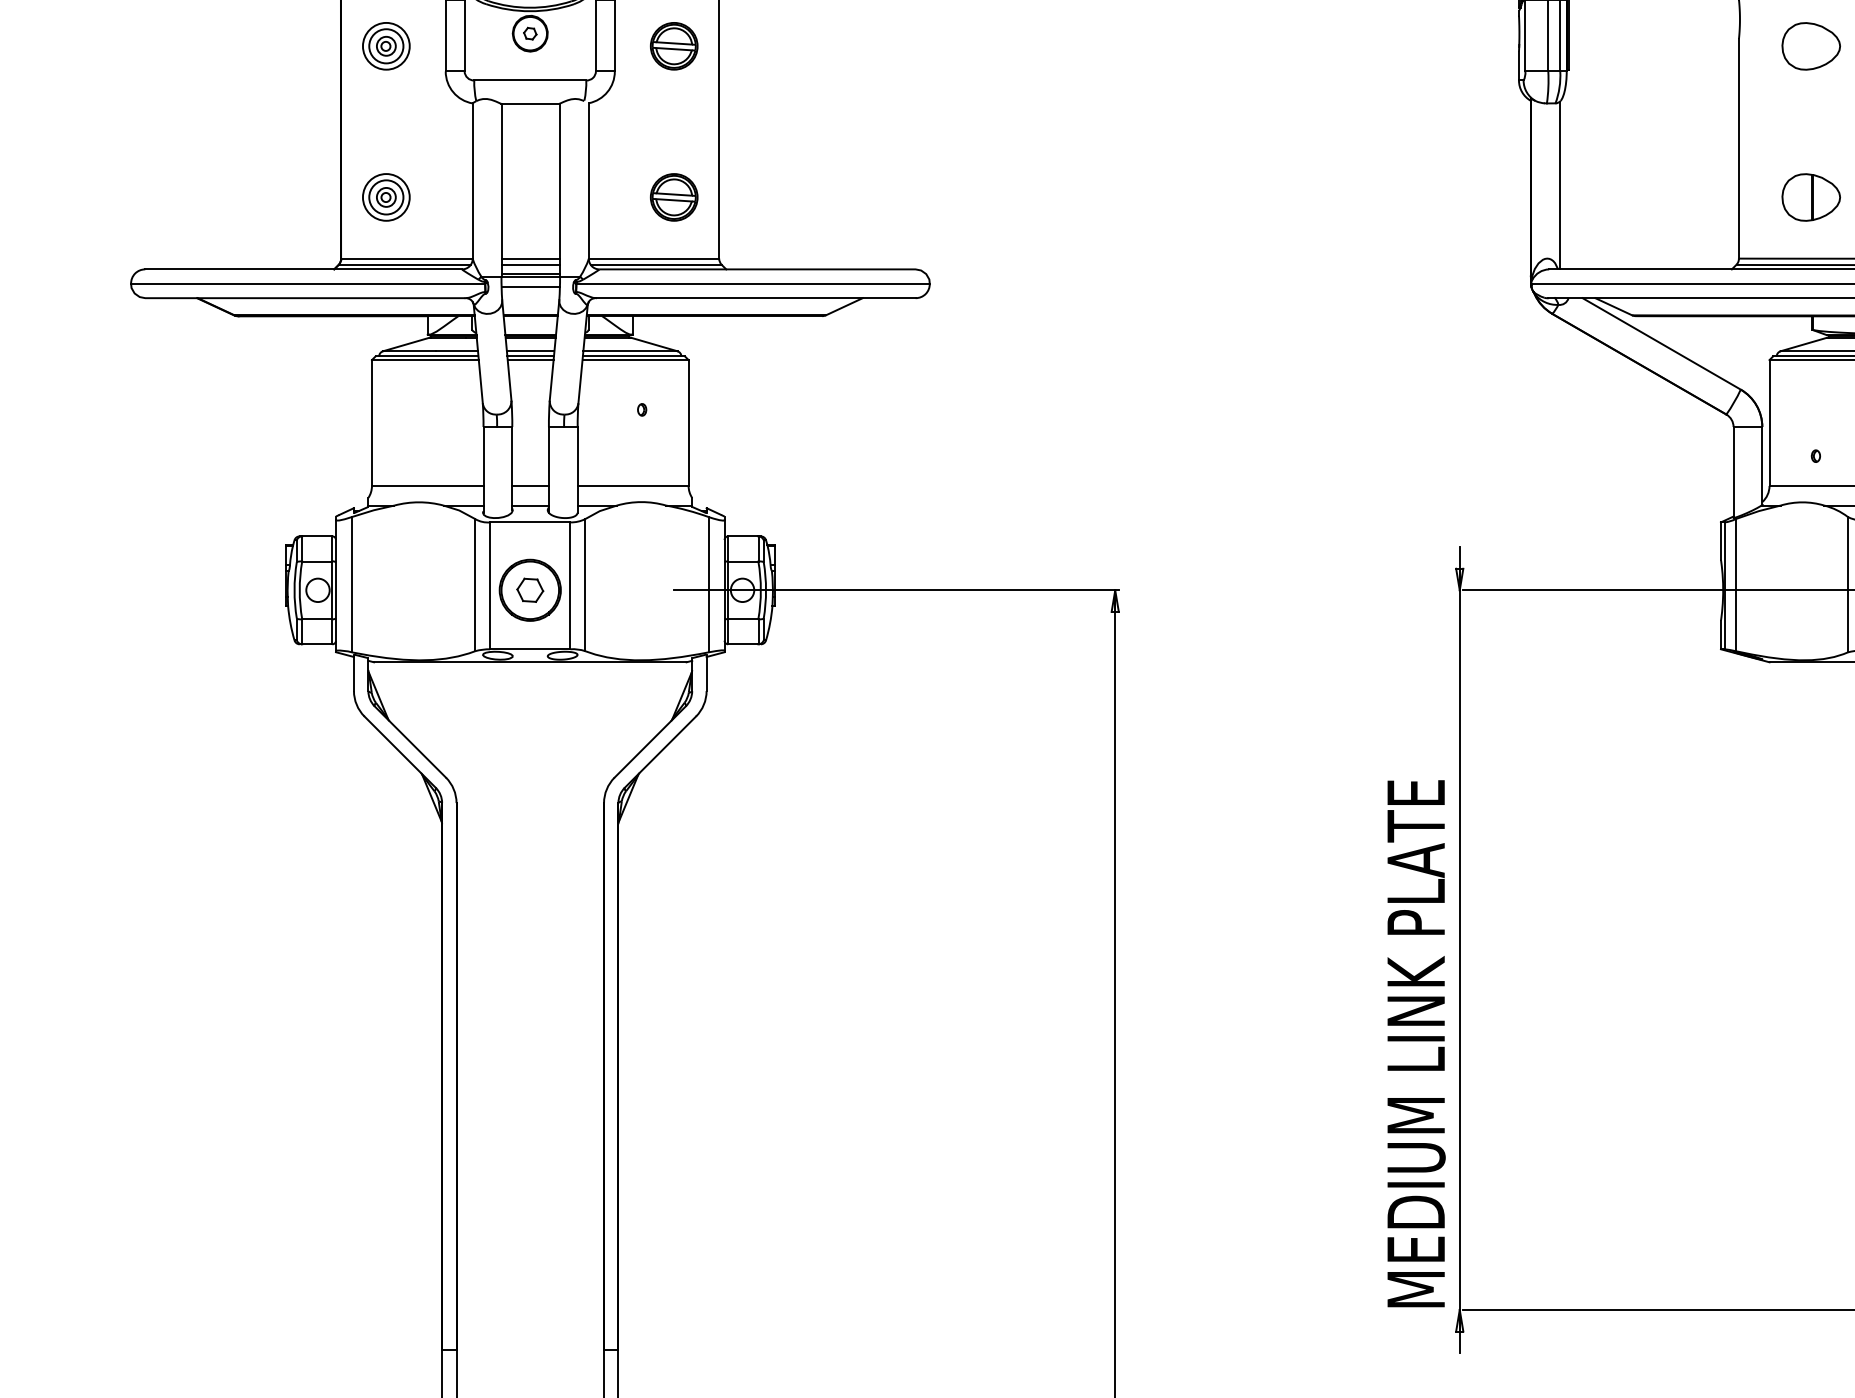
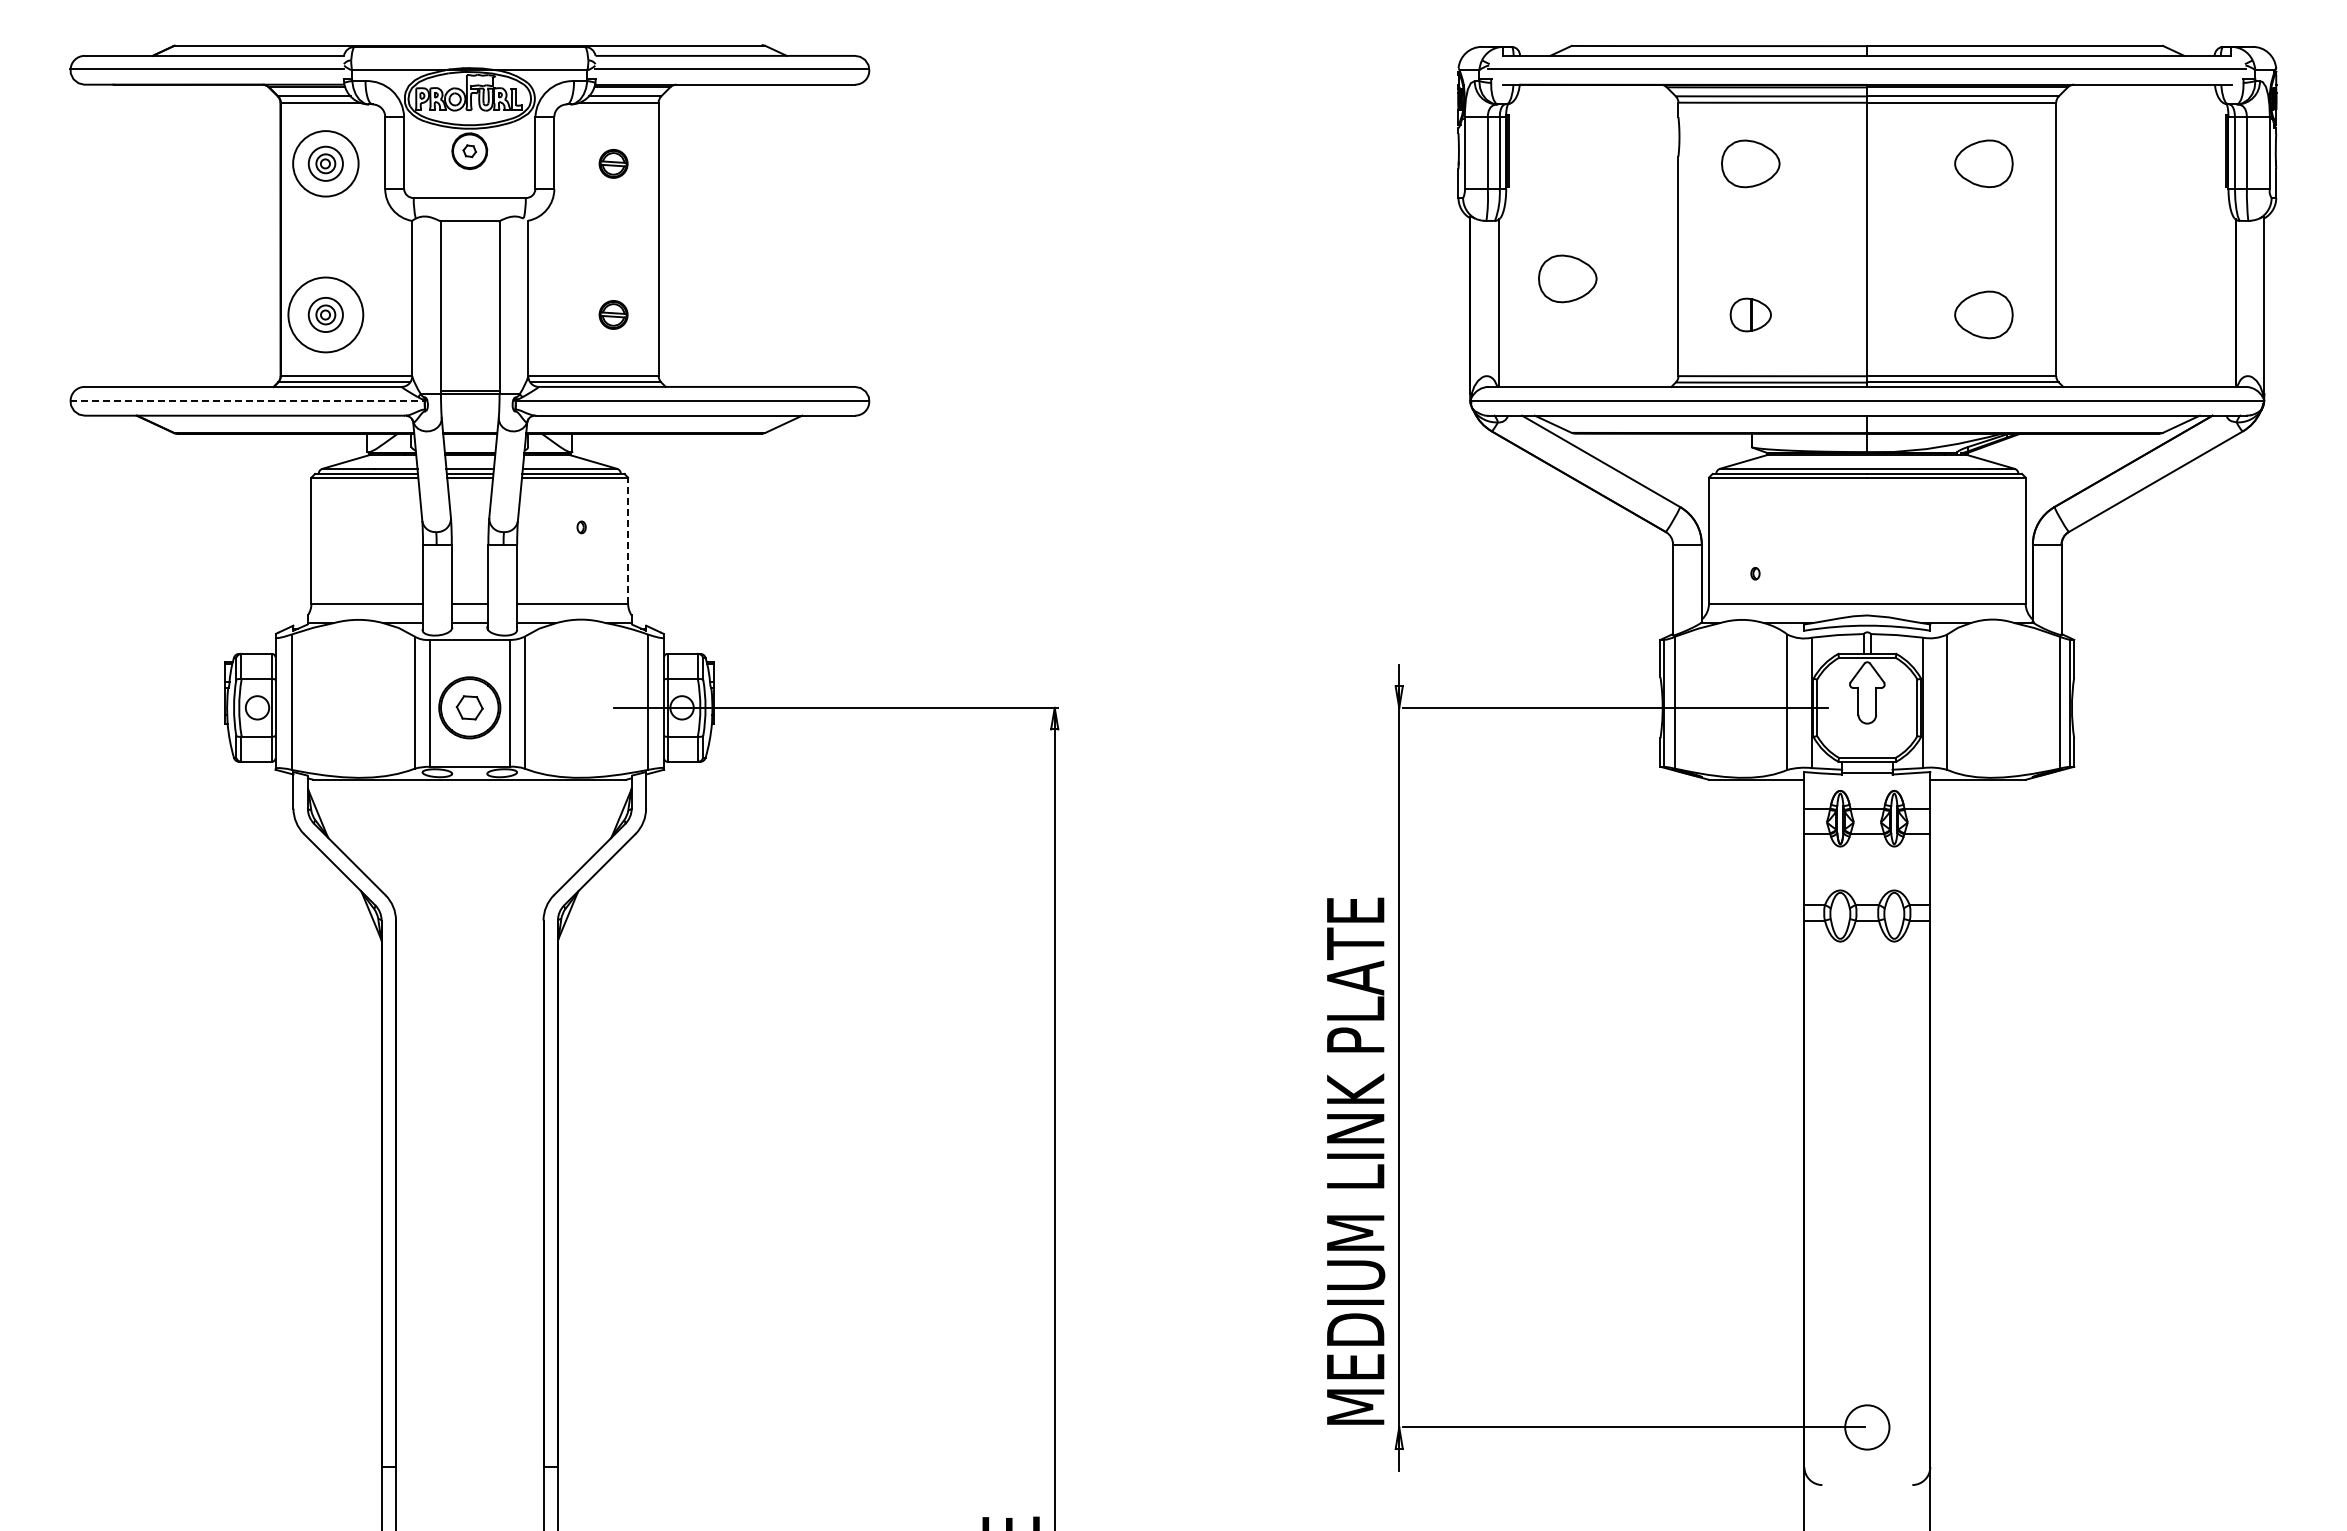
circle: (386, 45) -> (325, 163), size x1.4
part: (674, 45) -> (613, 163), size x0.6
part: (1628, 160) -> (1567, 278), added
circle: (386, 196) -> (325, 314), size x1.6
part: (674, 196) -> (613, 314), size x0.6
part: (1811, 196) -> (1750, 314), size x0.7
line: (531, 258) -> (470, 376), removed
line: (531, 264) -> (470, 382), removed
line: (309, 283) -> (248, 401), solid -> dashed
line: (531, 286) -> (470, 404), removed
line: (689, 422) -> (628, 540), solid -> dashed

